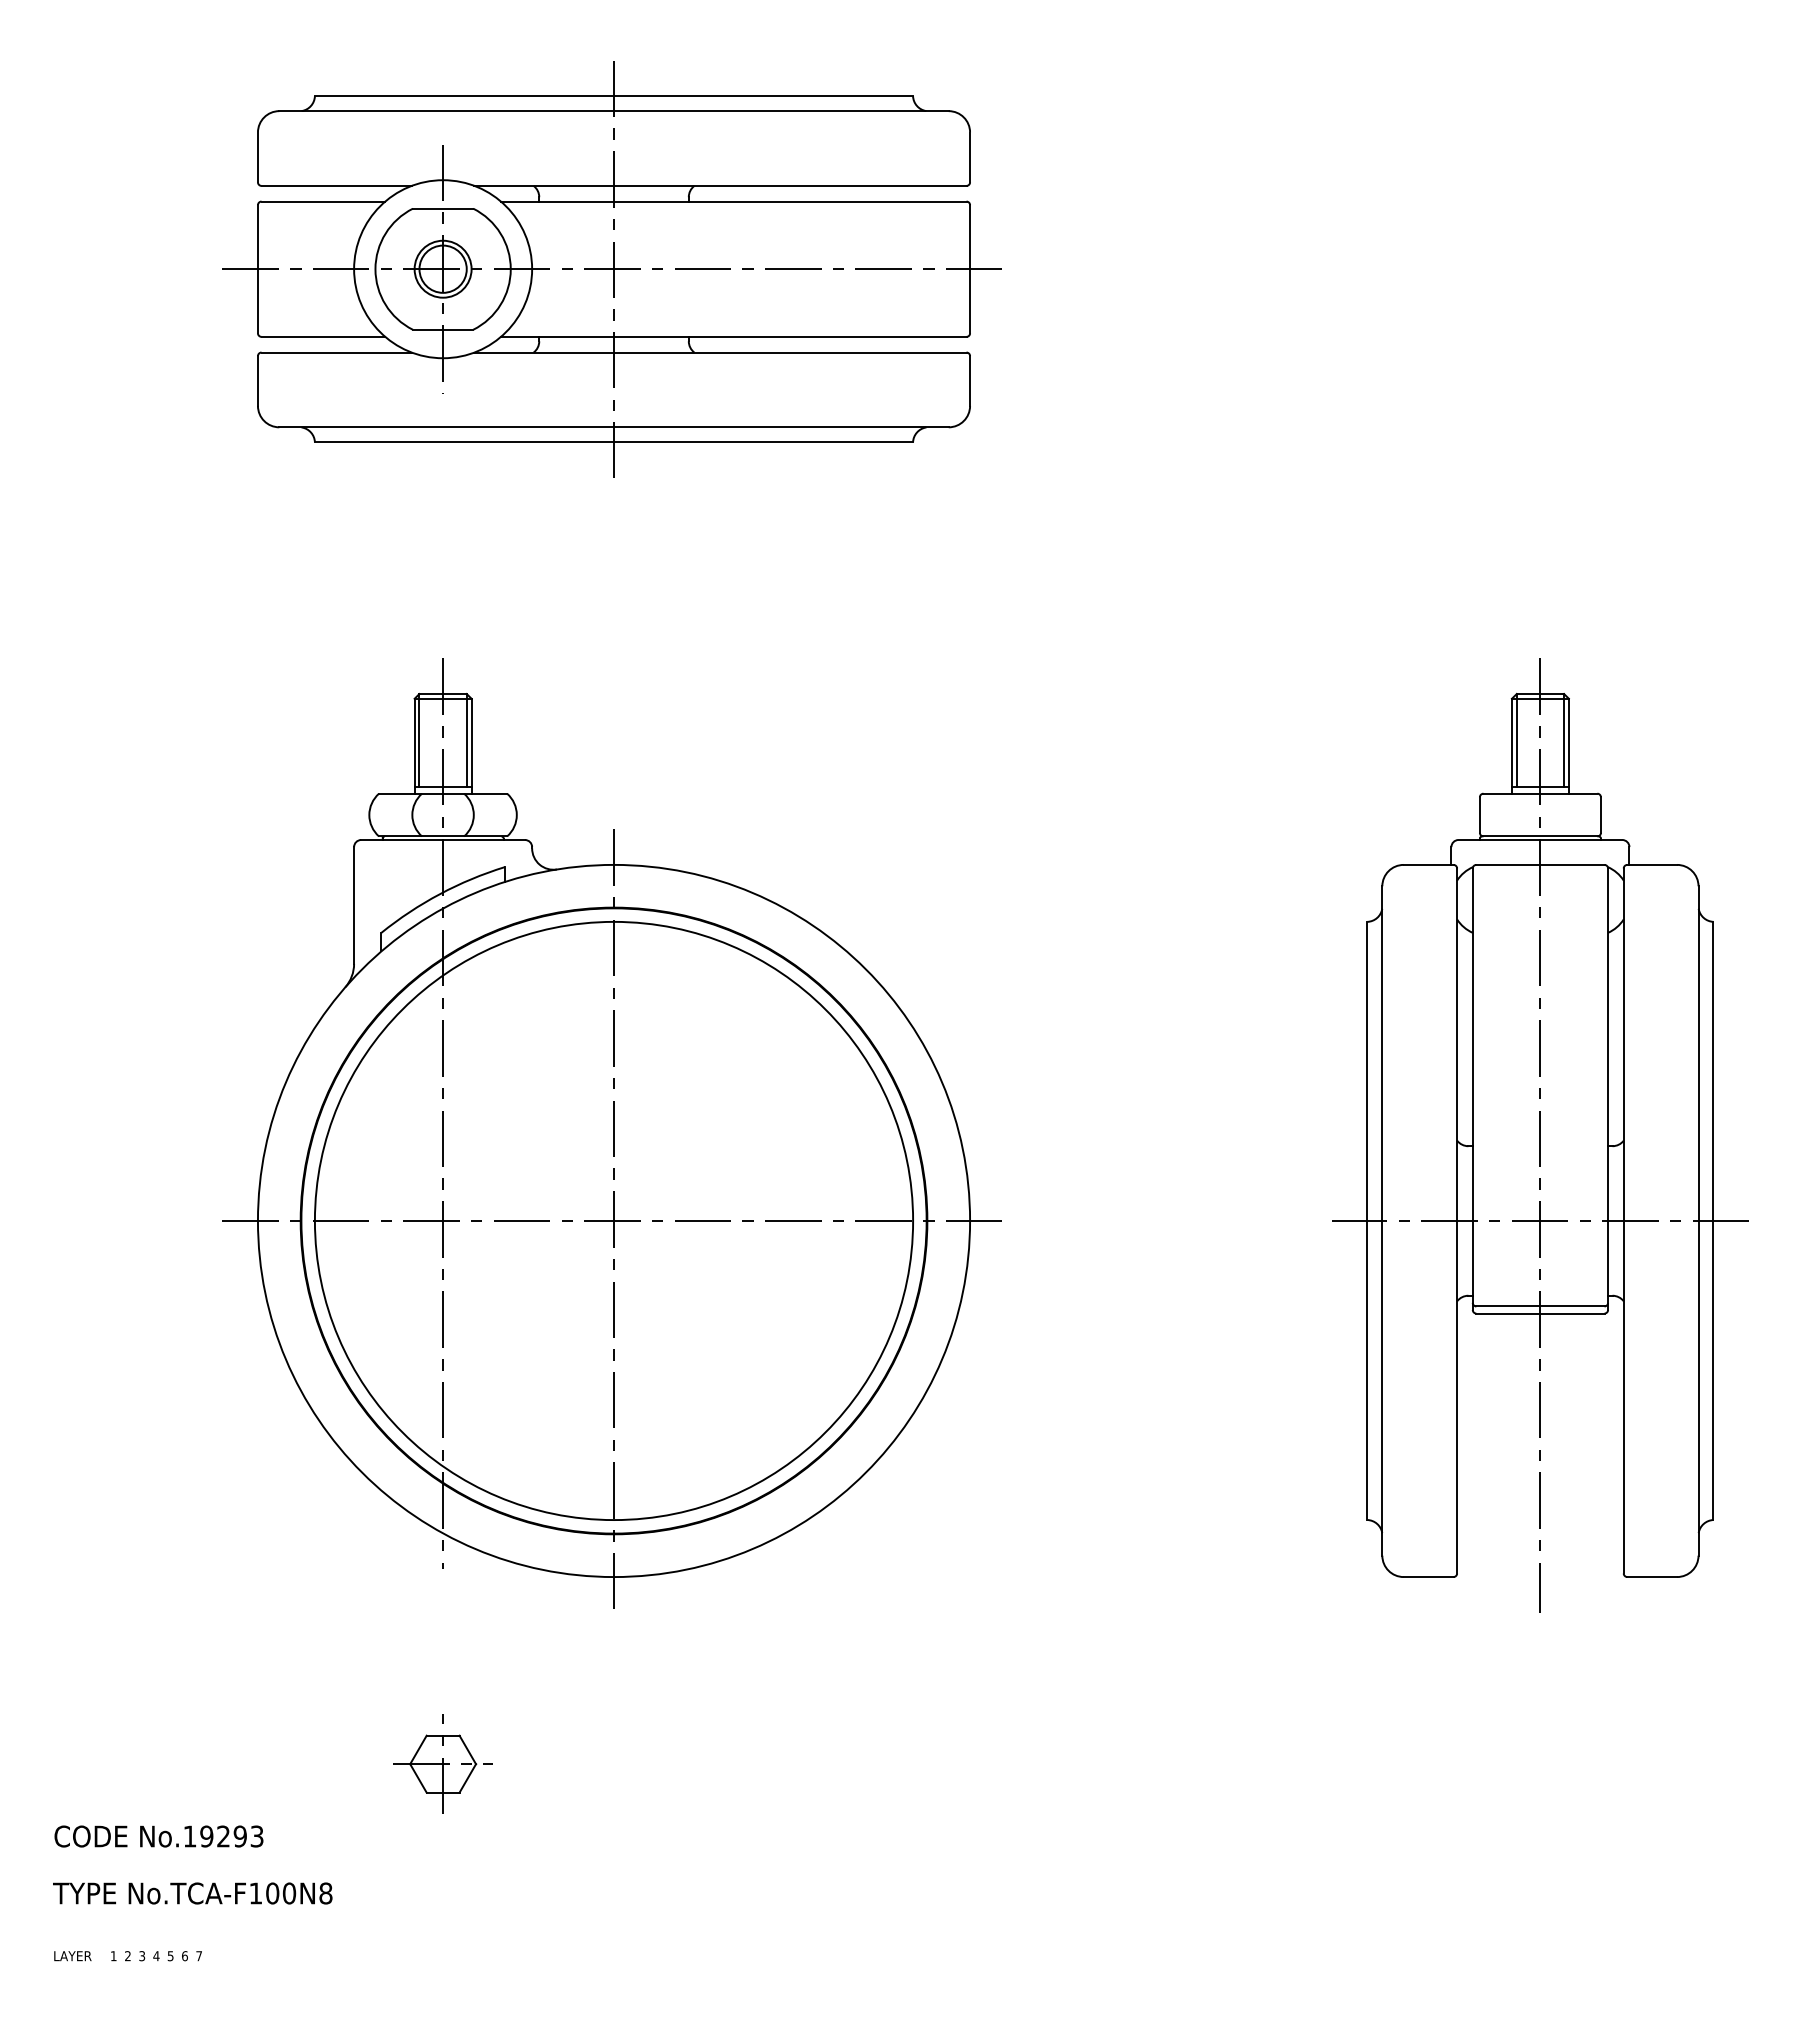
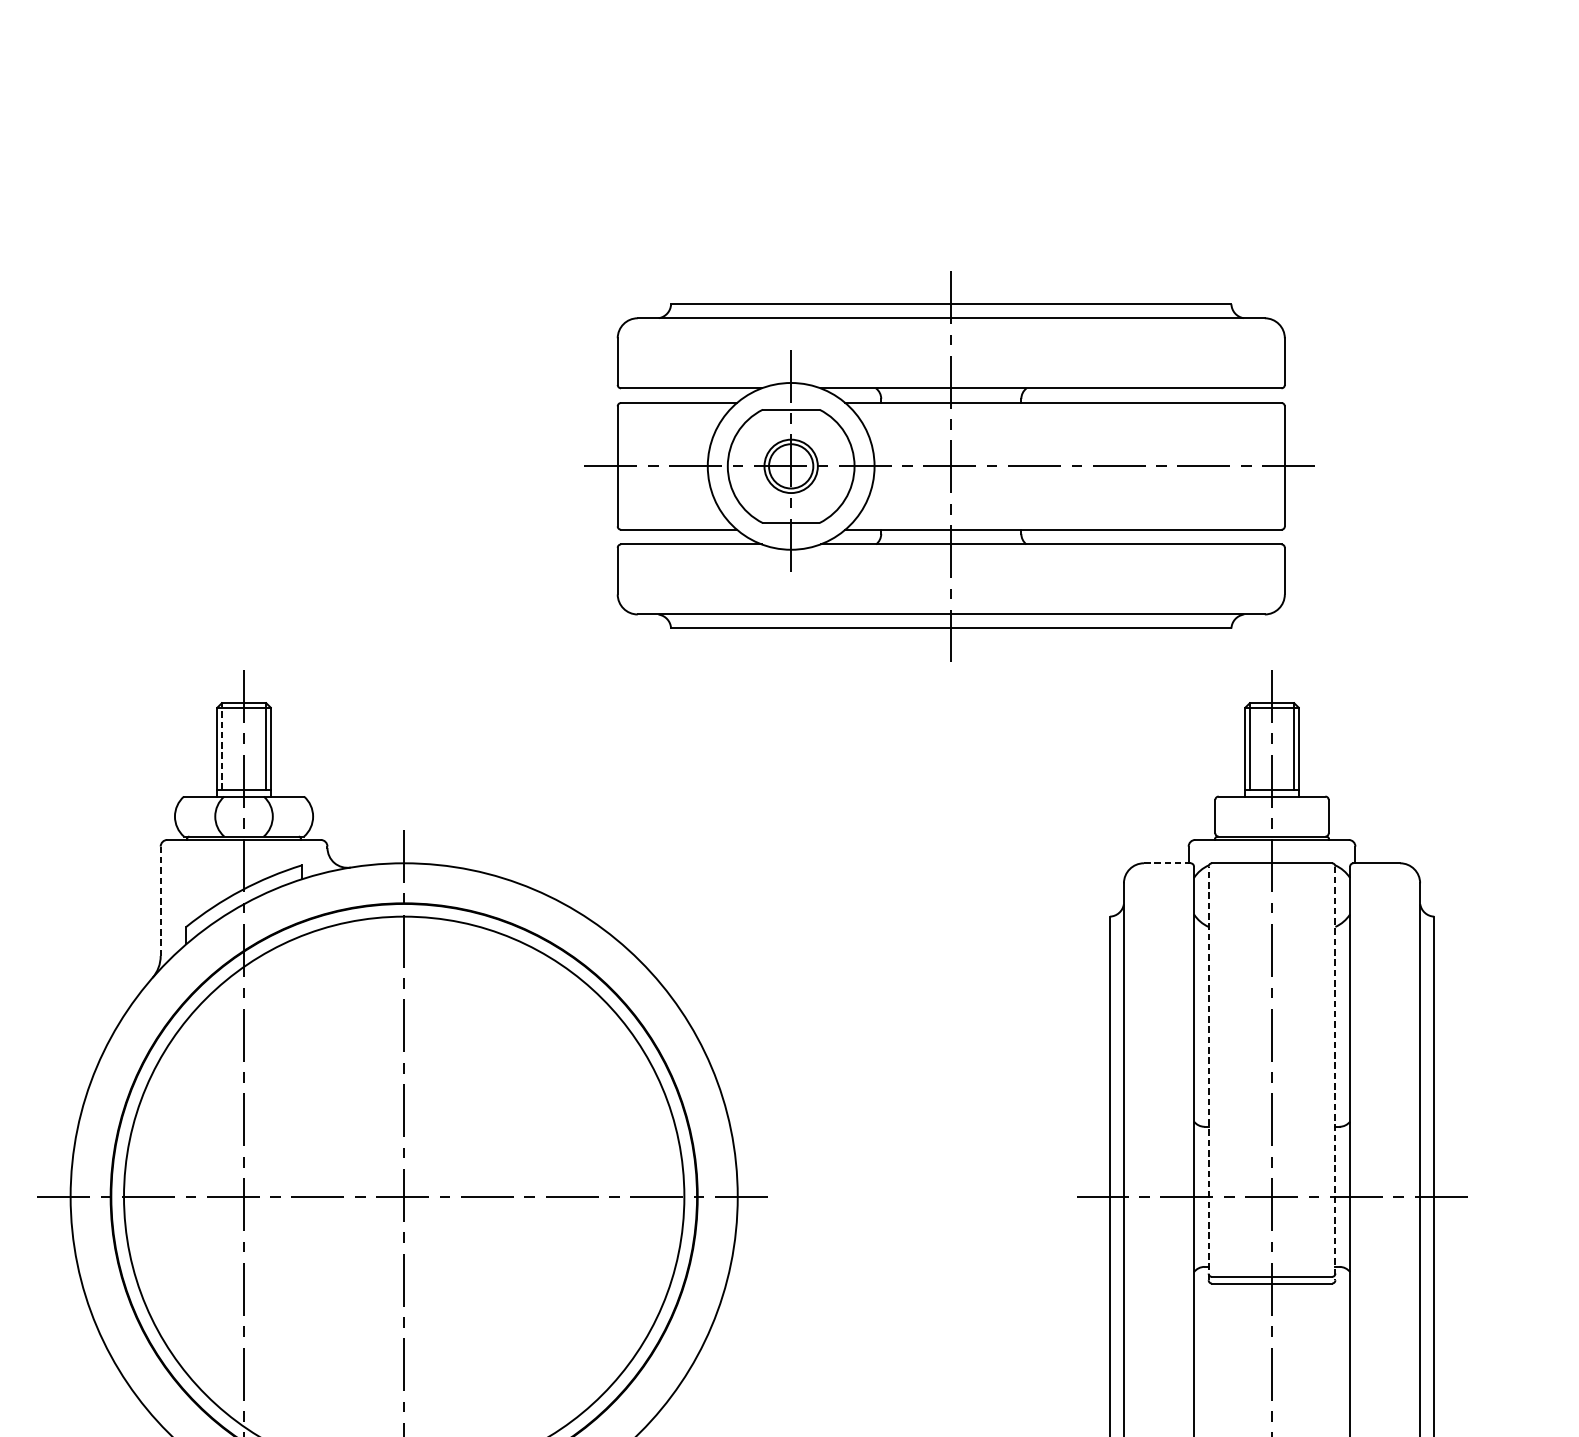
part: (611, 269) -> (948, 466), moved
line: (419, 739) -> (221, 745), solid -> dashed
line: (1428, 864) -> (1167, 862), solid -> dashed
line: (354, 906) -> (161, 902), solid -> dashed
line: (1472, 1089) -> (1208, 1073), solid -> dashed
line: (1608, 1089) -> (1335, 1073), solid -> dashed

